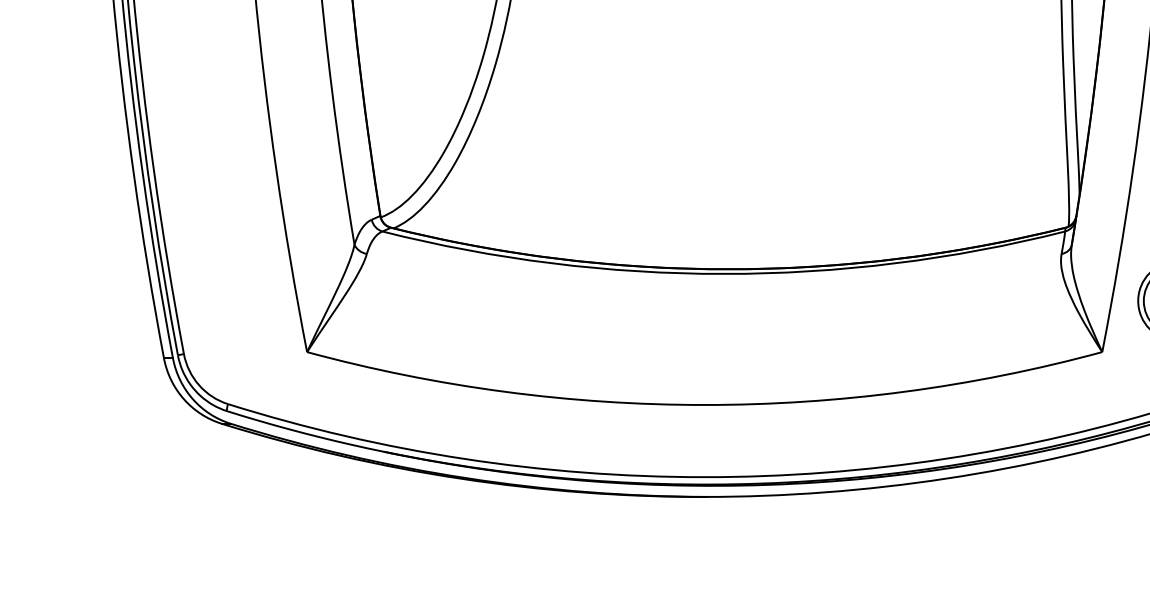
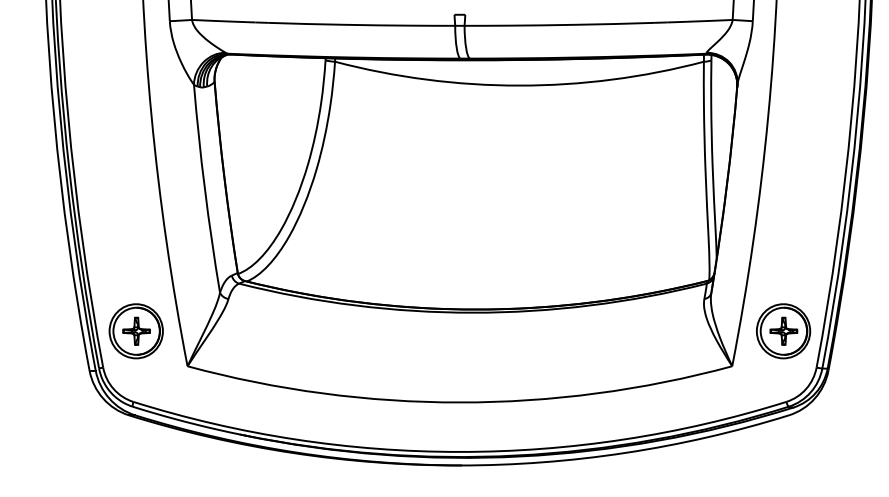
part: (231, 301) -> (135, 331), added

